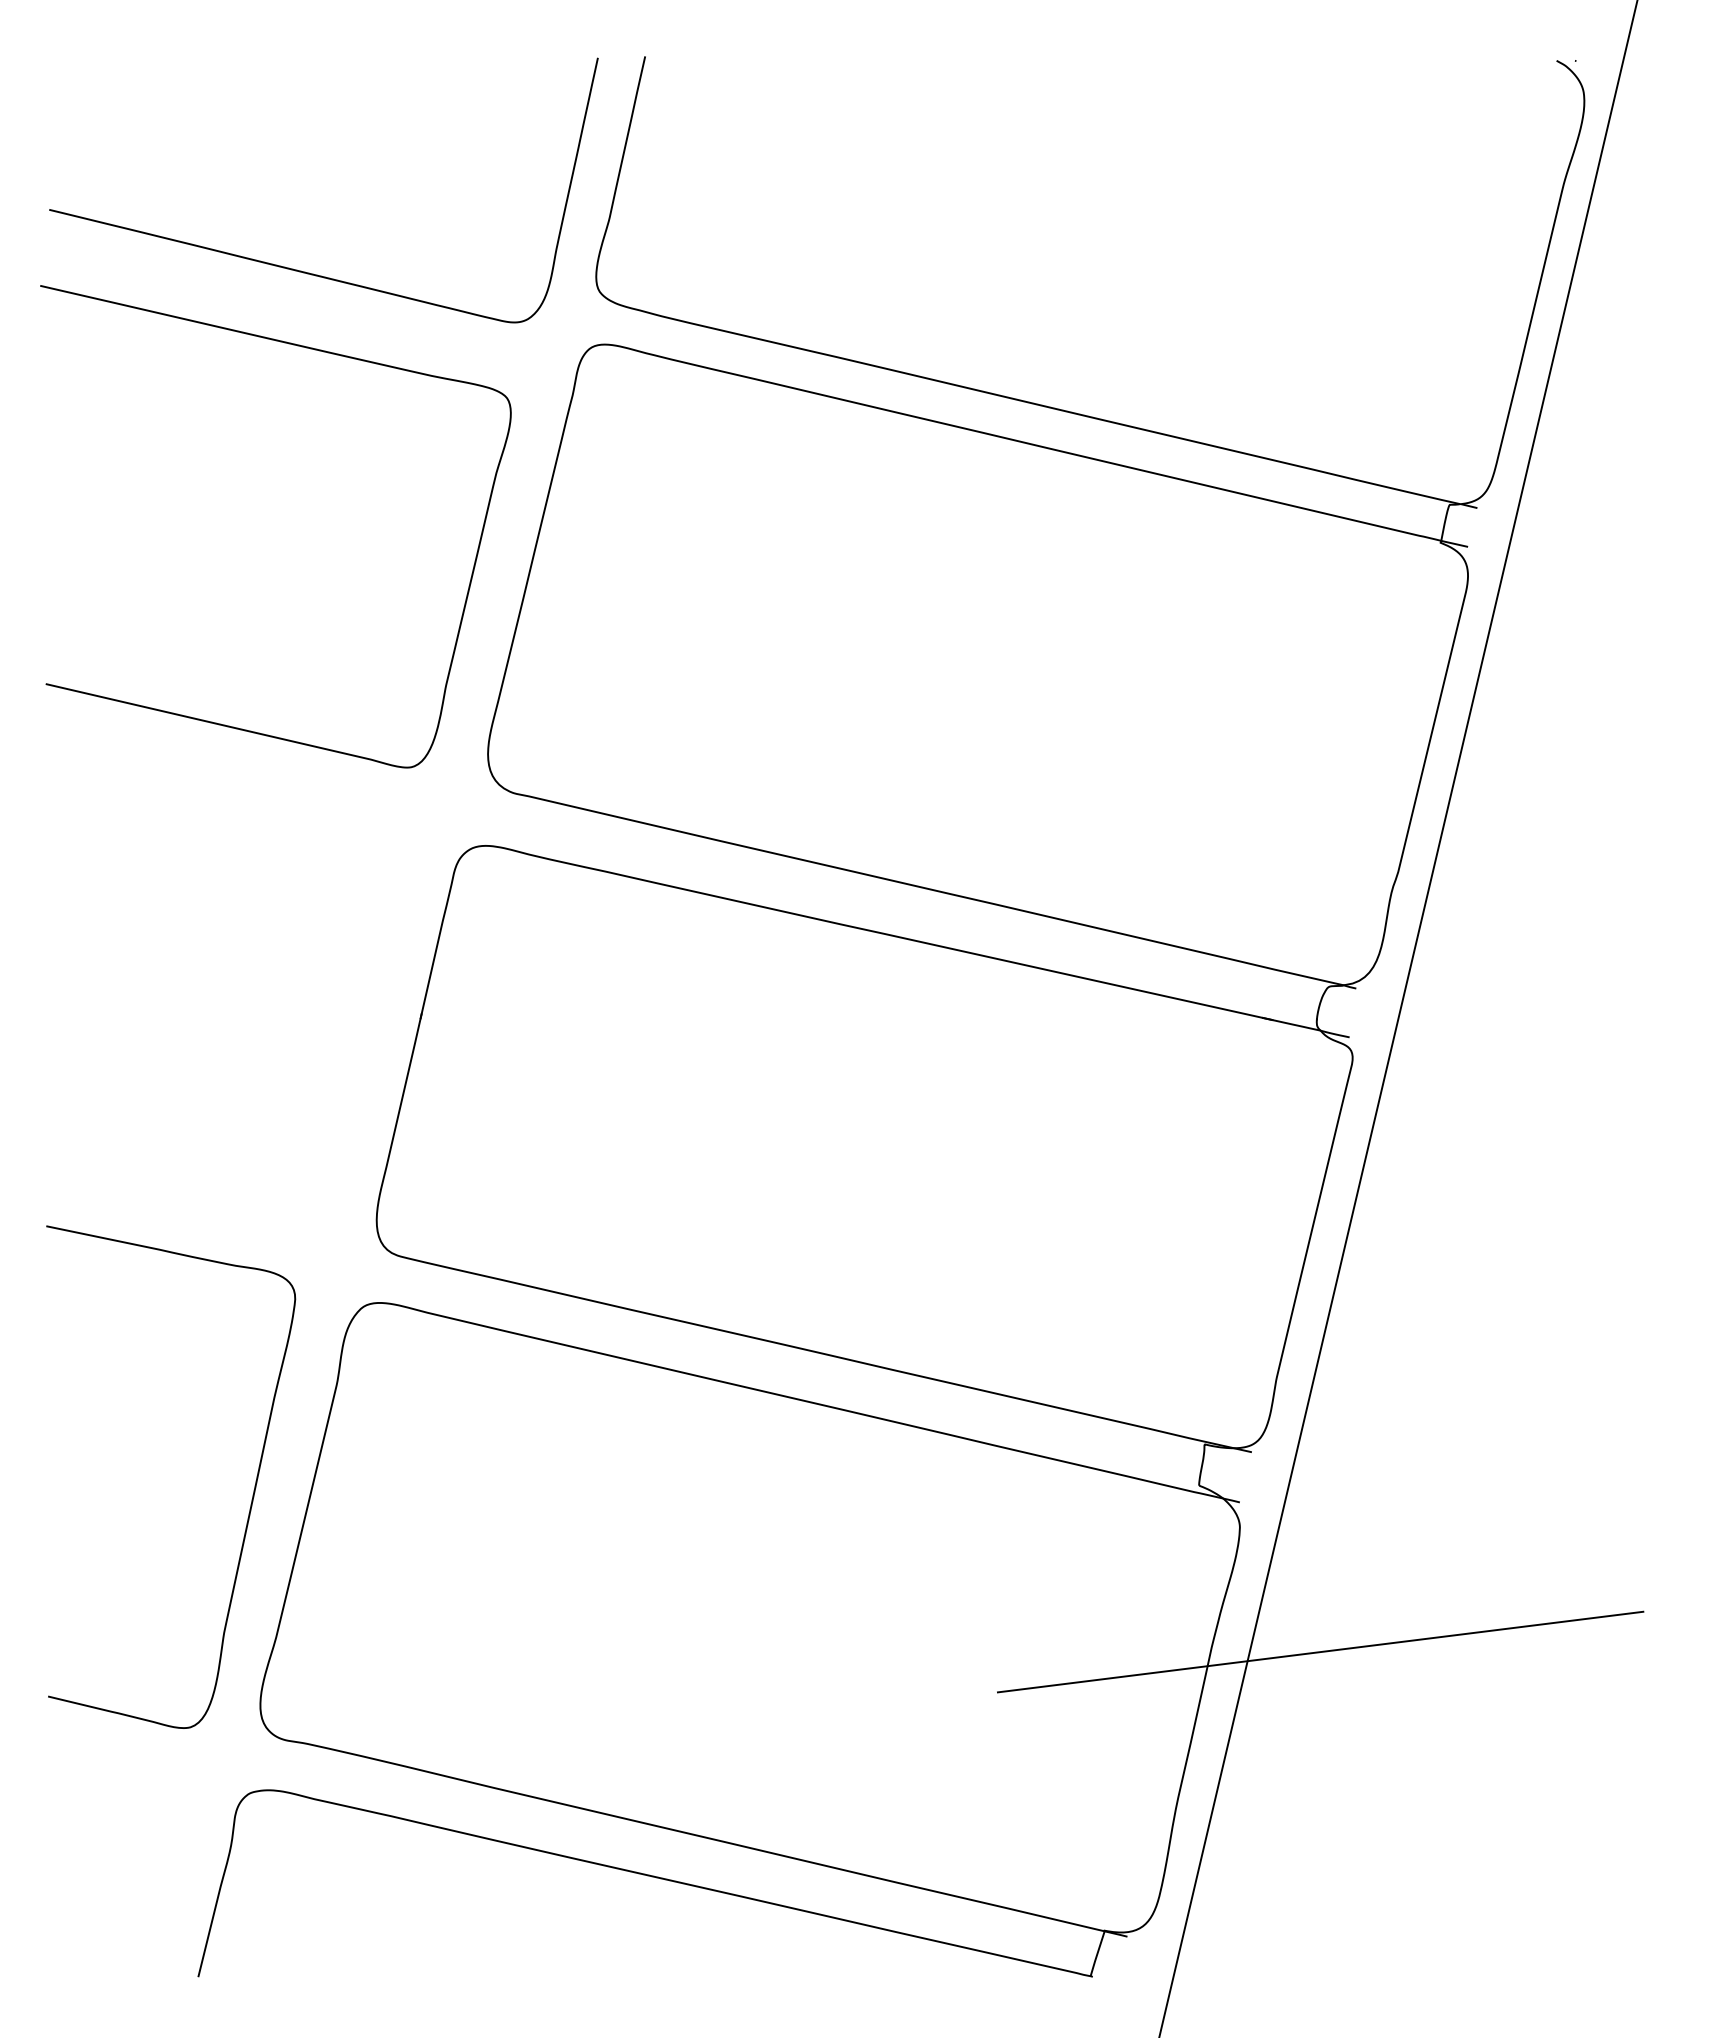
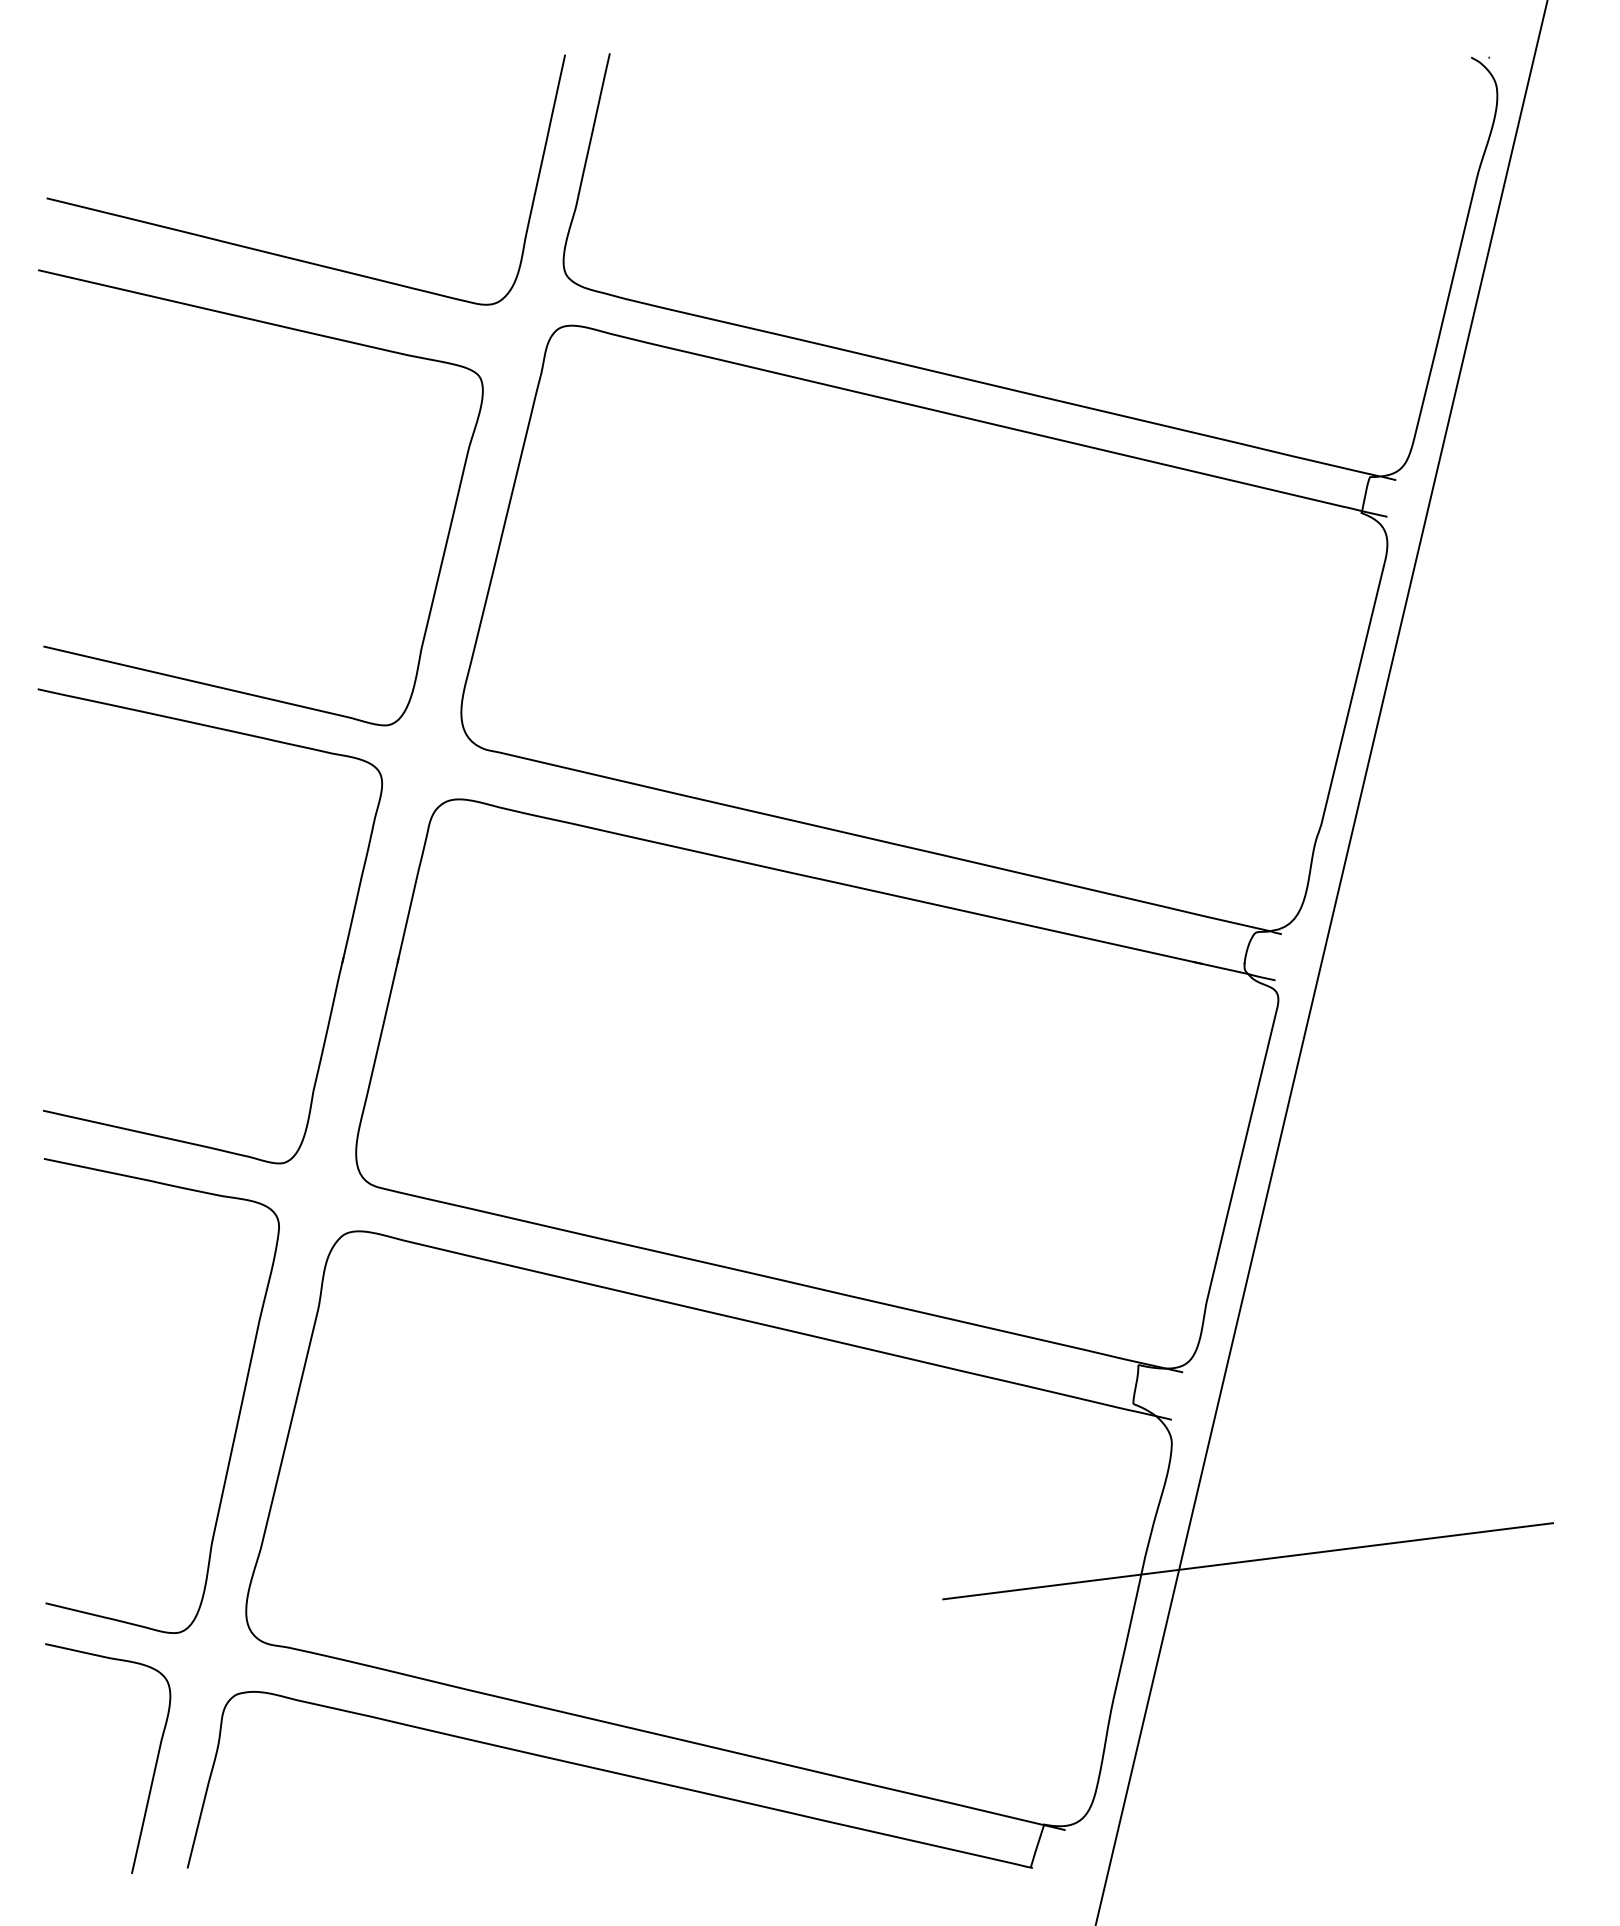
part: (361, 1015) -> (341, 959), added
curve: (163, 1868) -> (154, 1765), added

